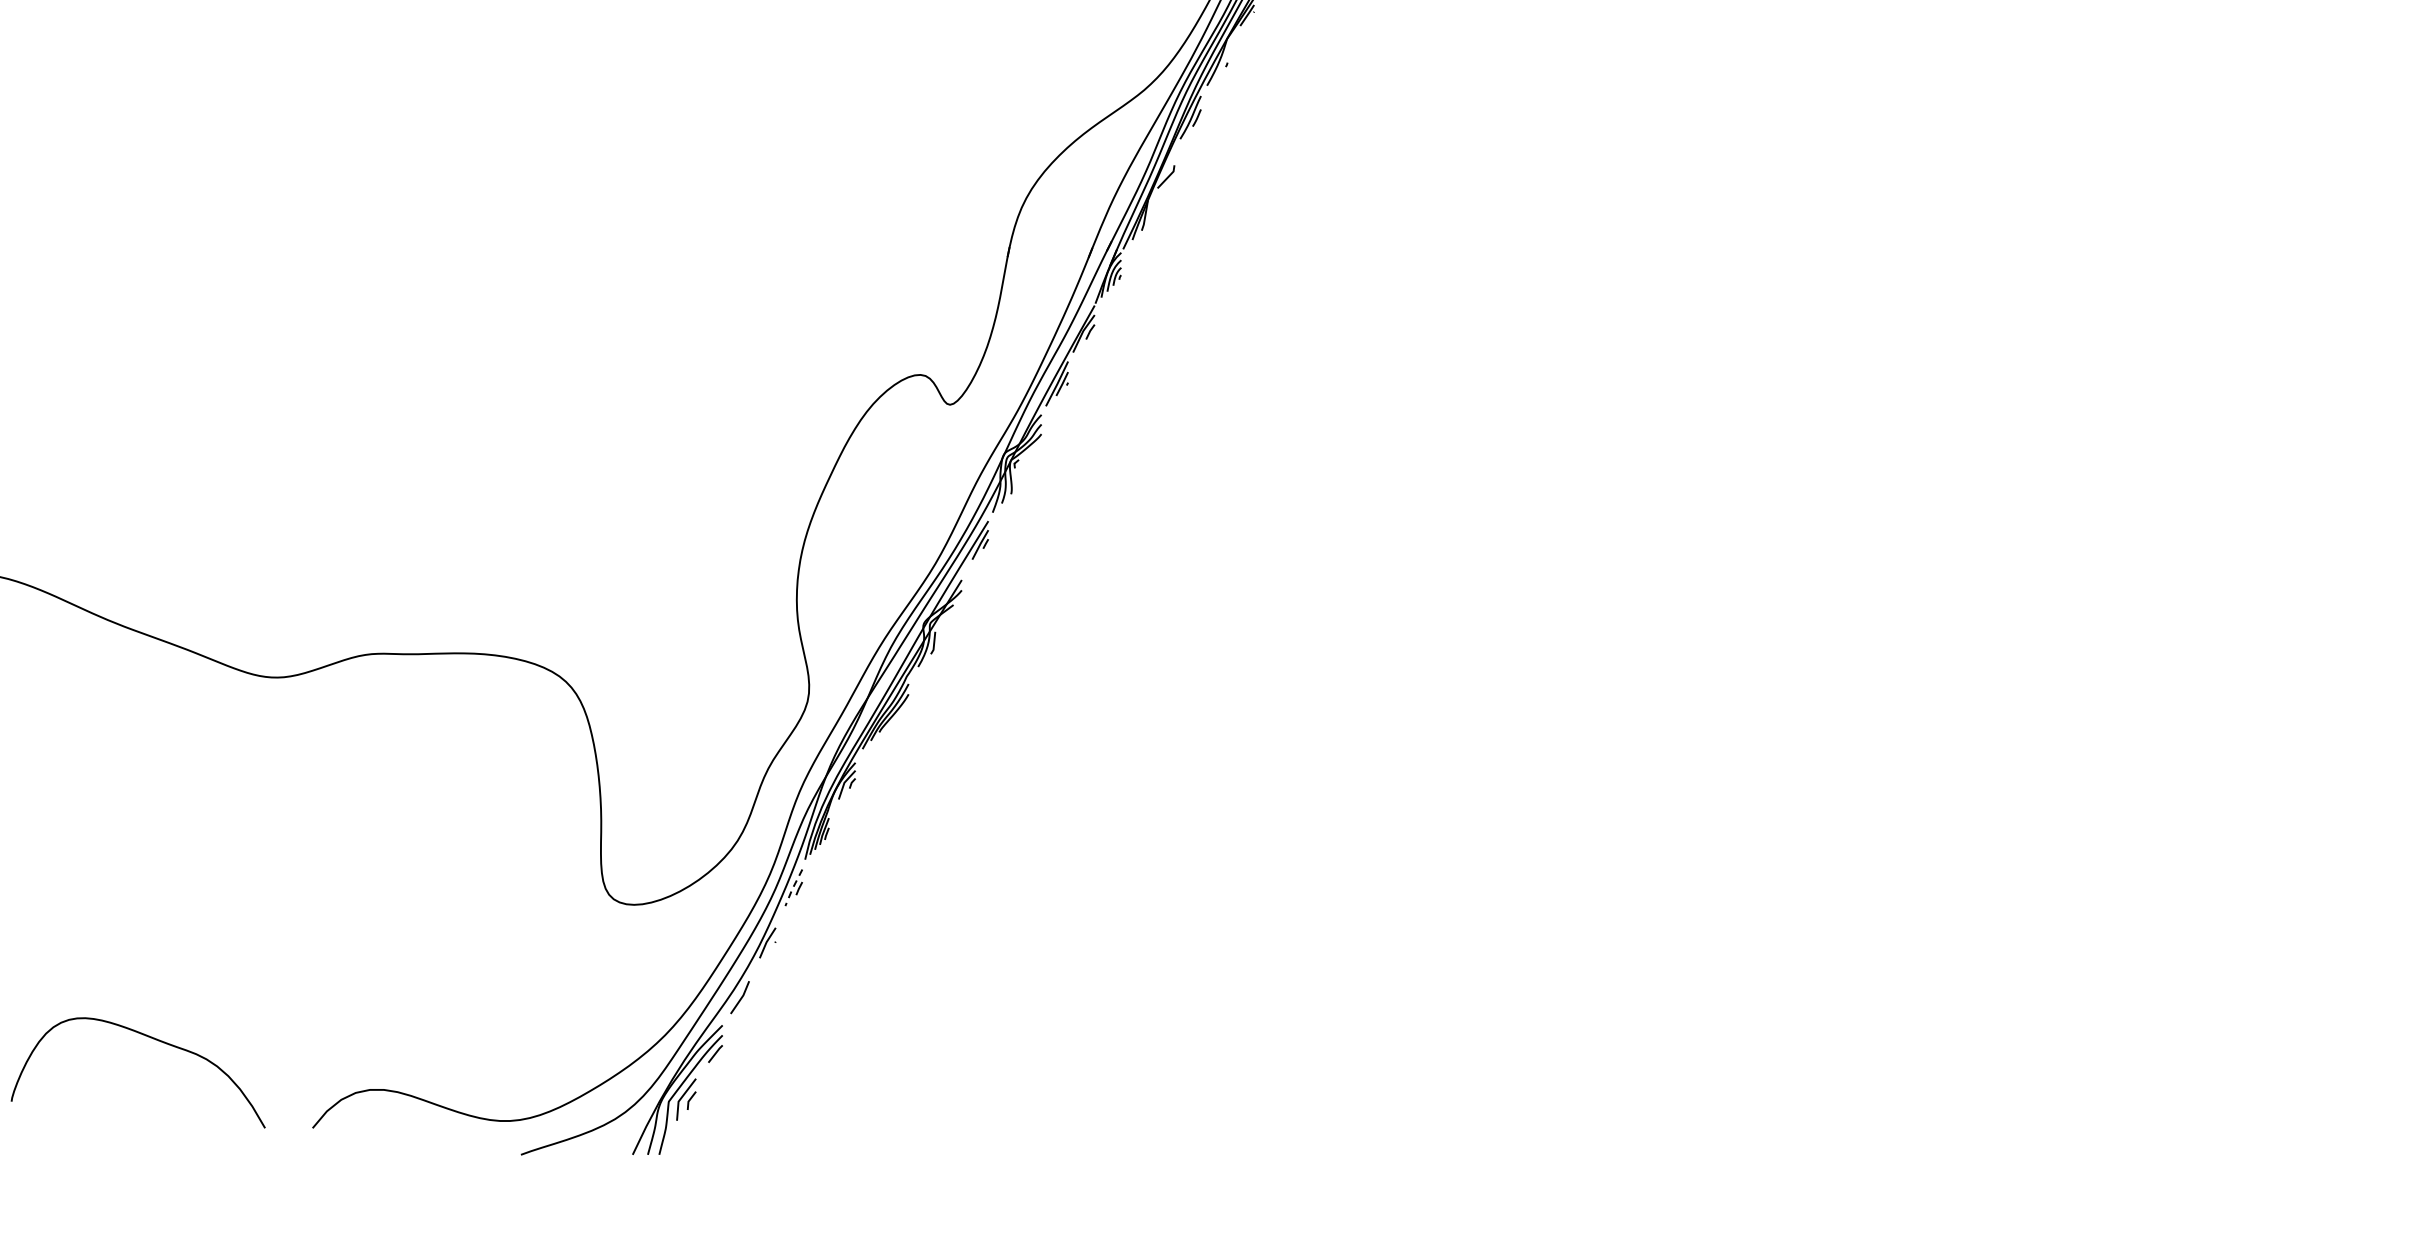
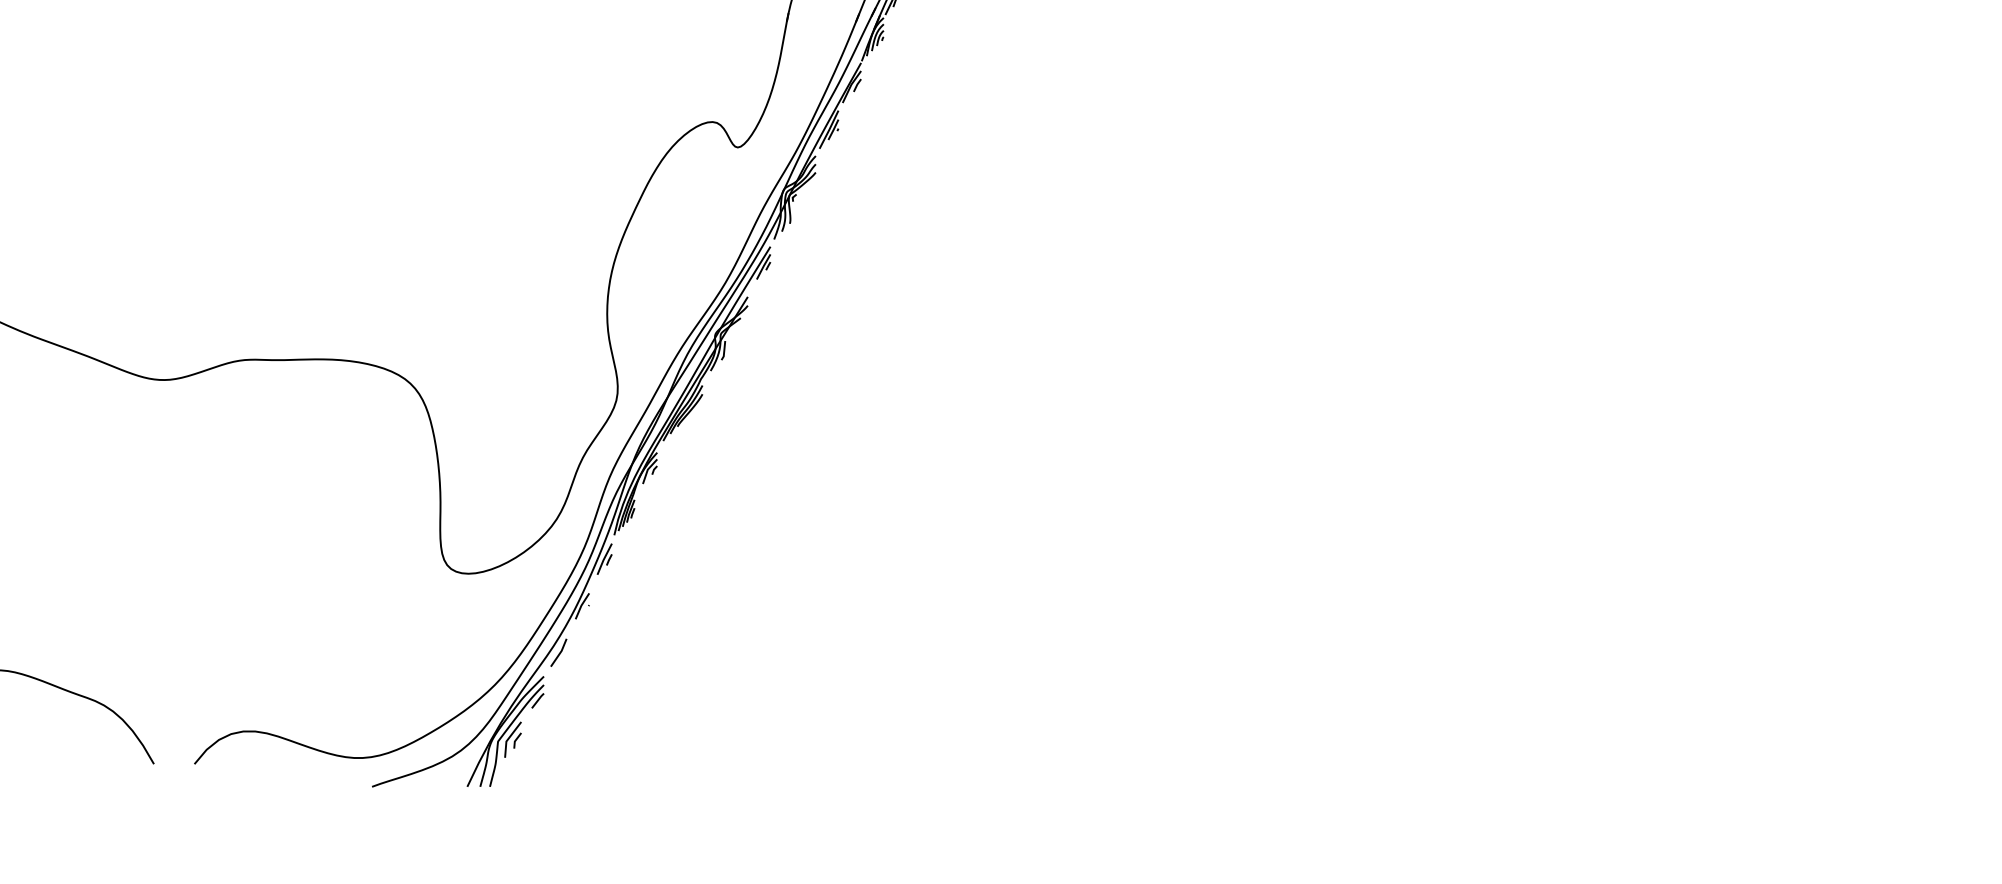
line: (792, 888) -> (603, 559), dashed -> solid

